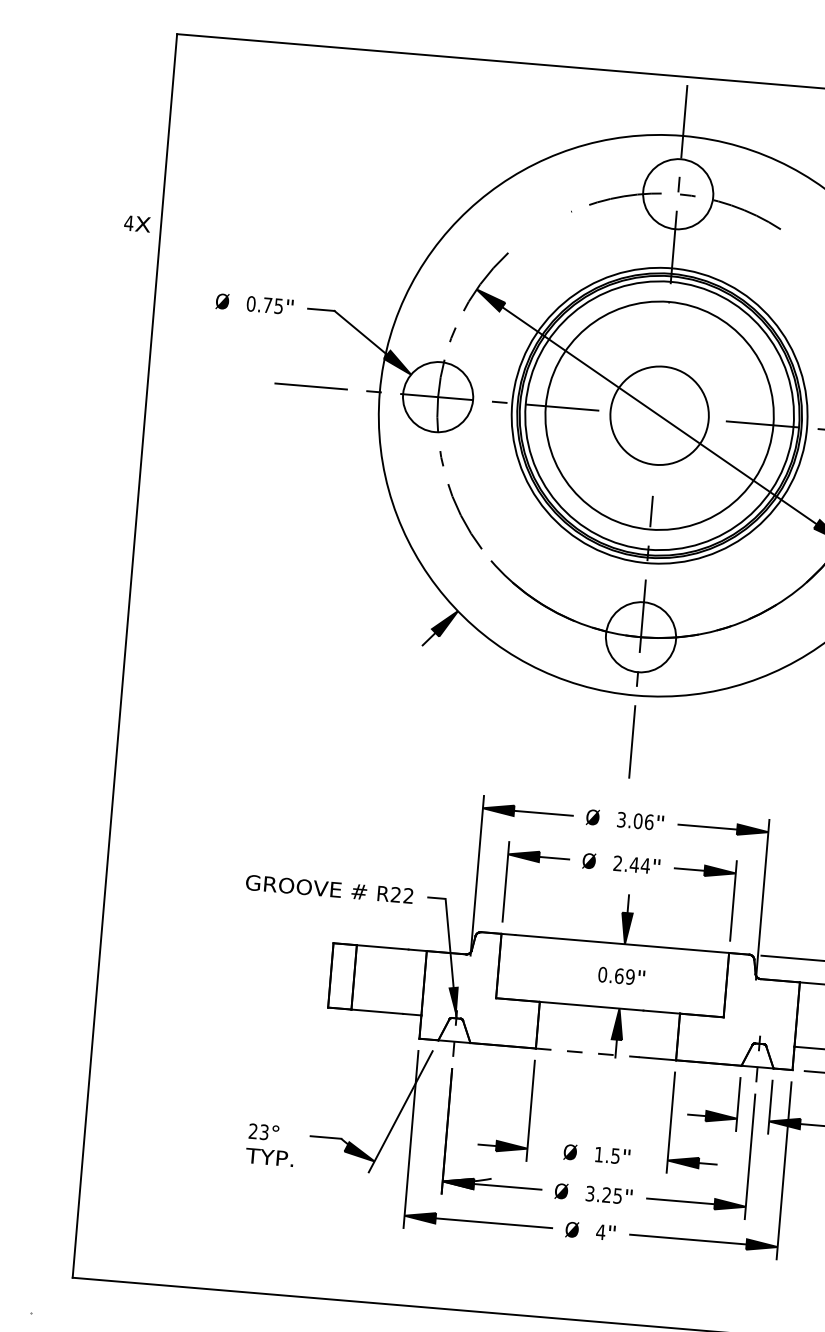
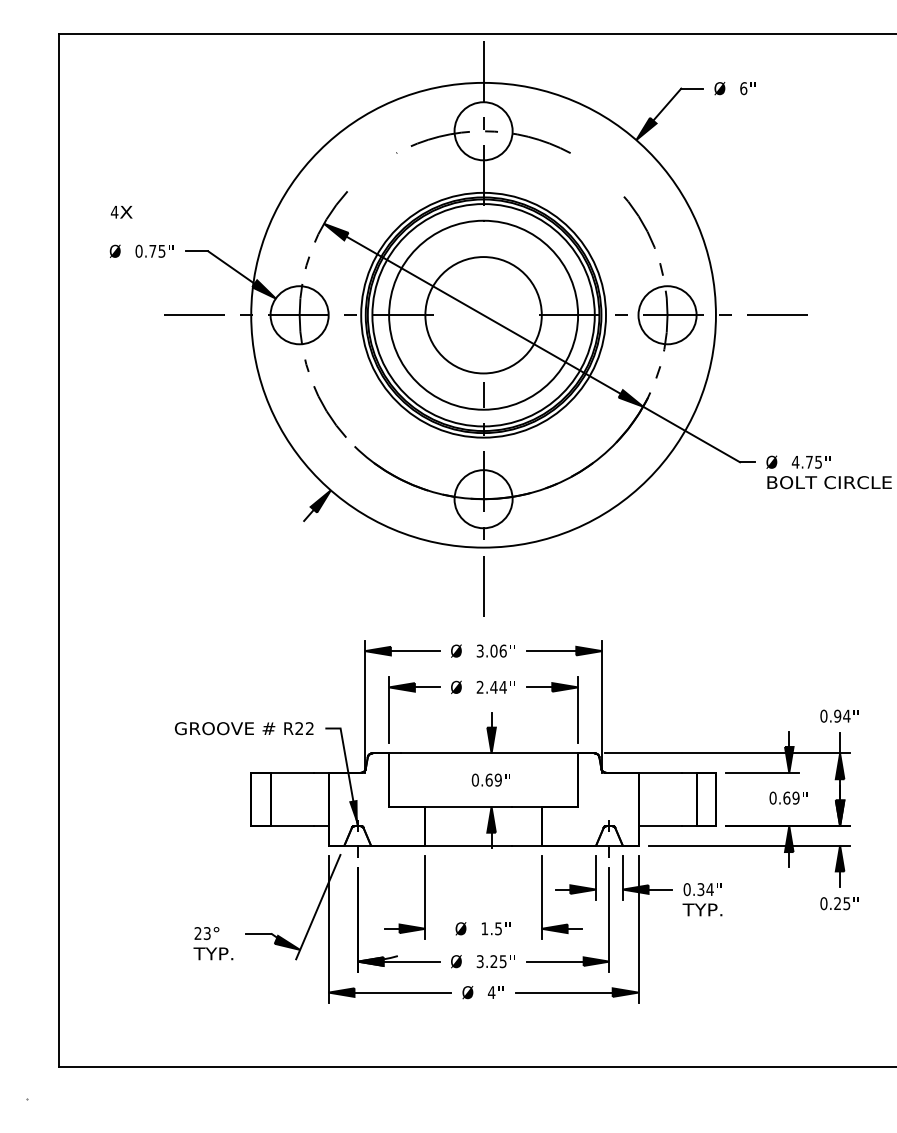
text: (137, 224) -> (121, 212), moved
circle: (659, 416) -> (483, 315), size x1.43
line: (587, 1052) -> (468, 845), dashed -> solid

